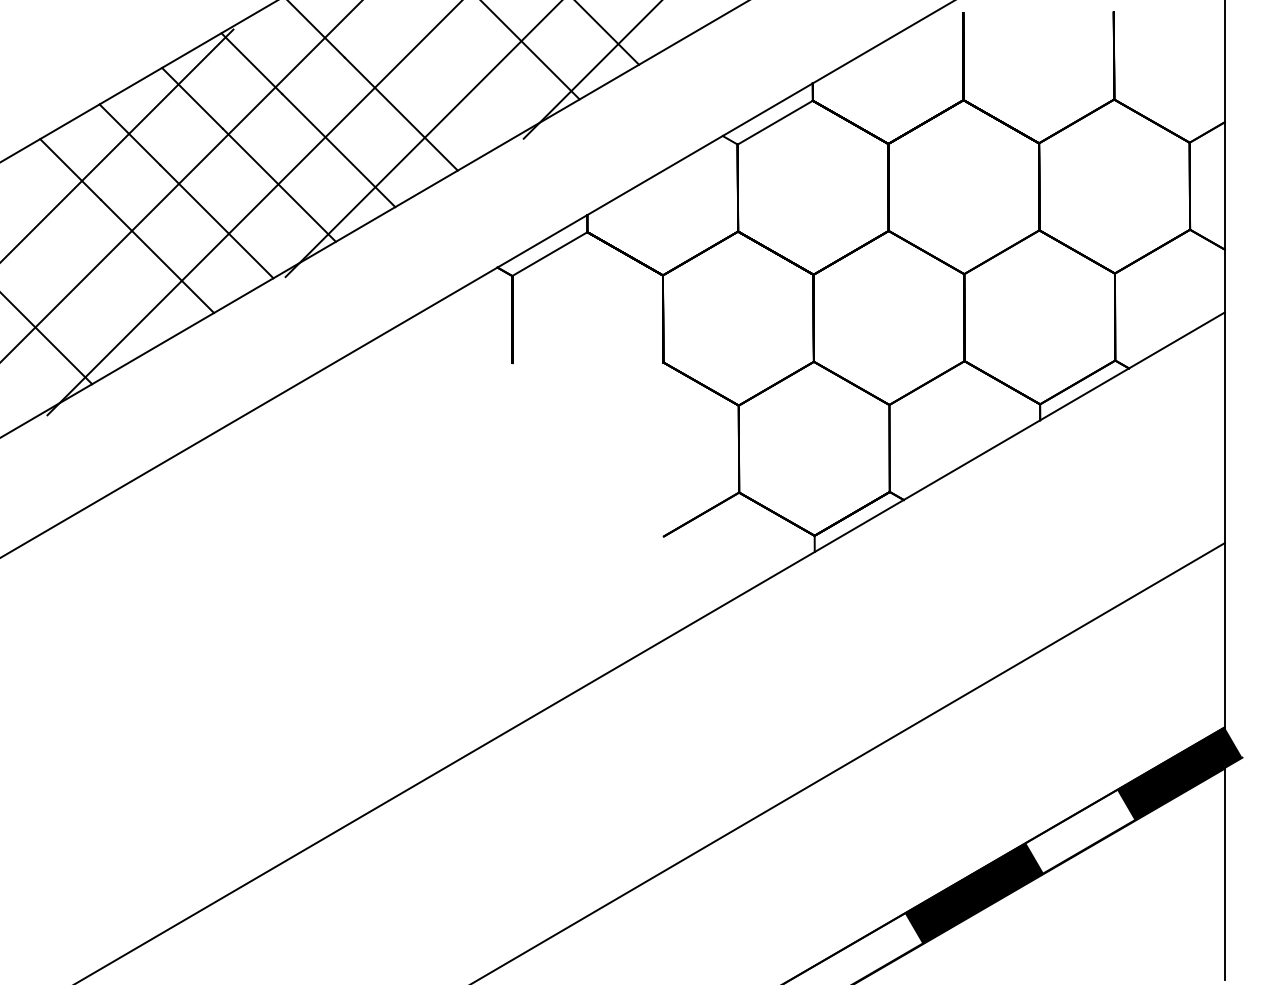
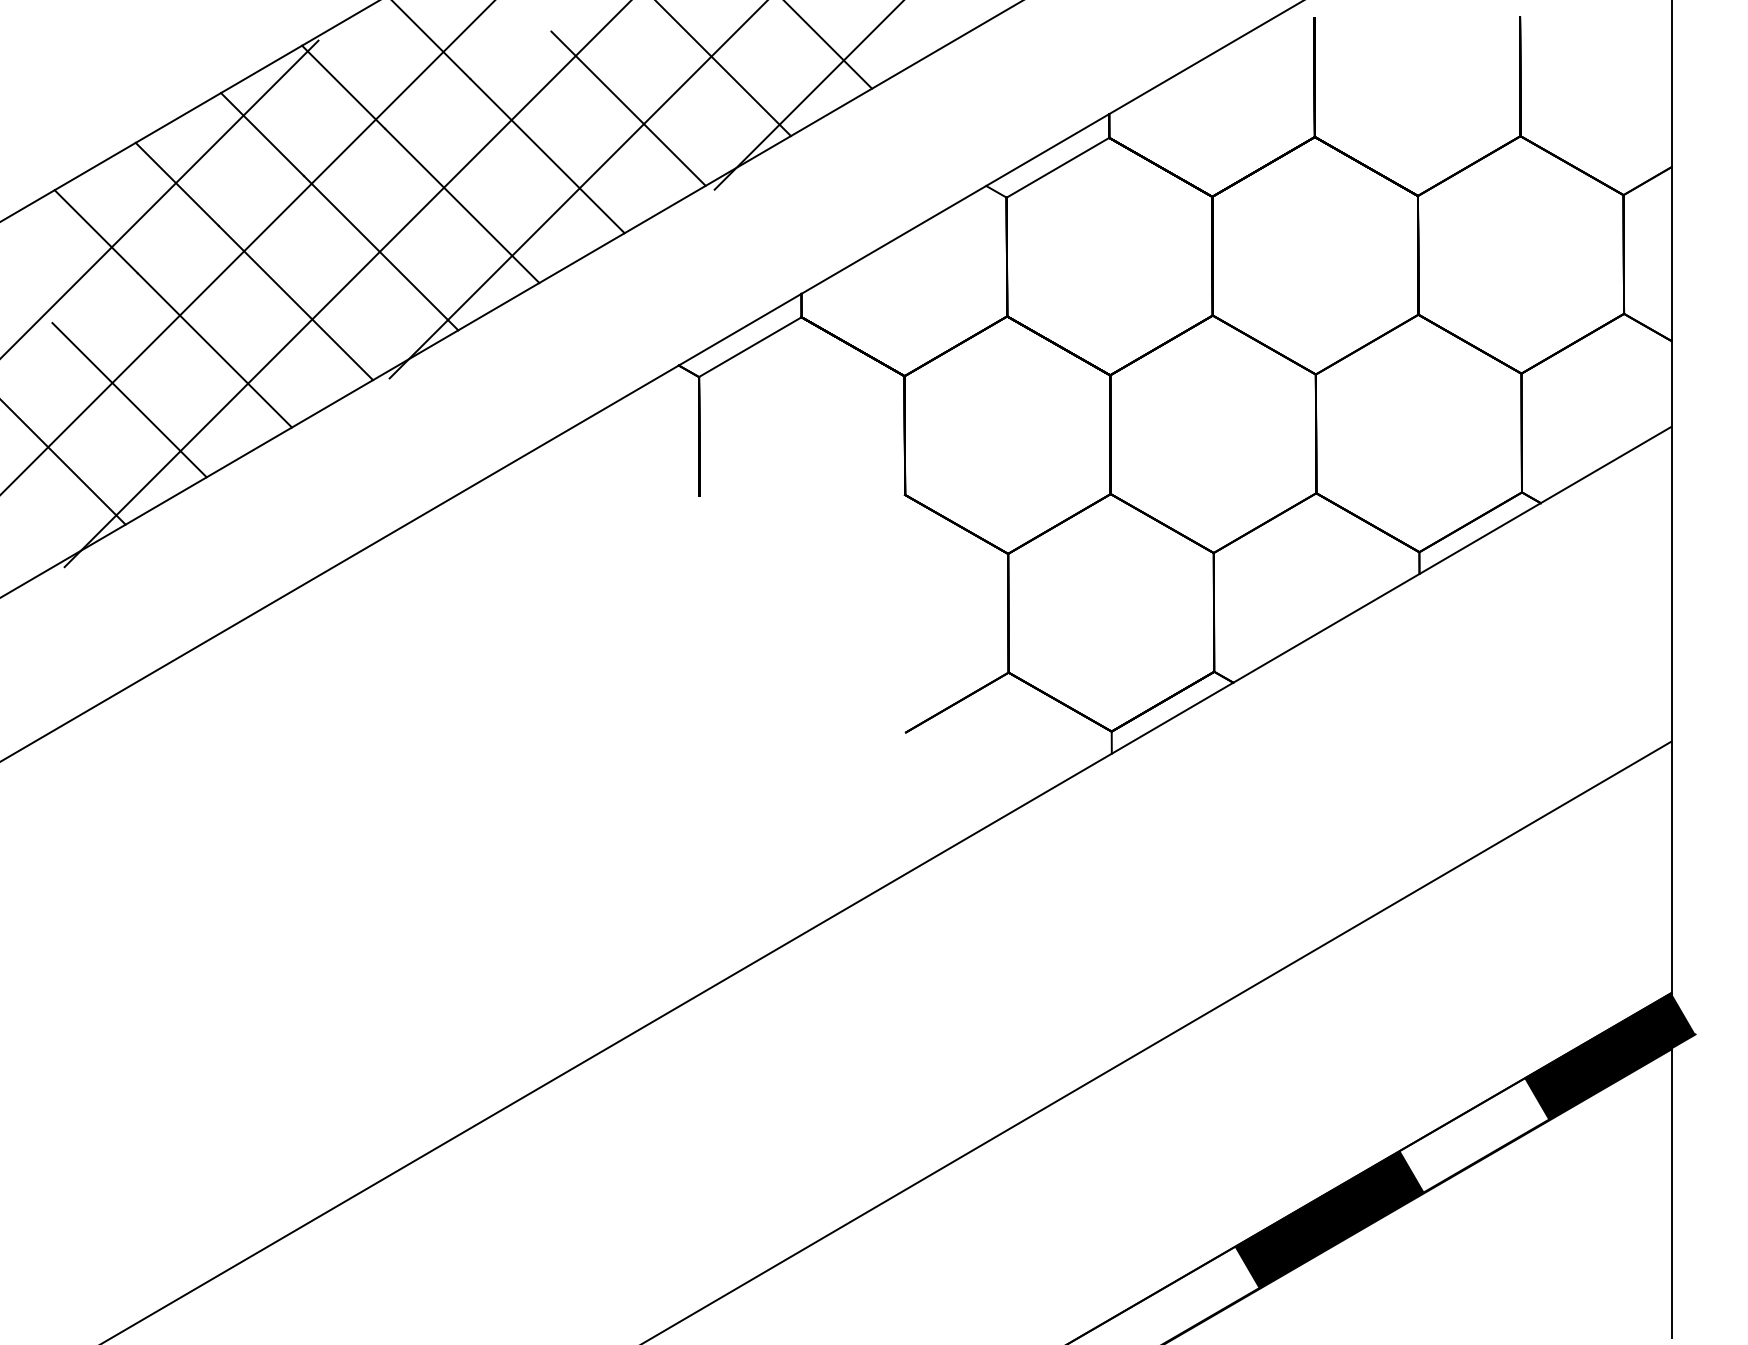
line: (460, 79) -> (628, 108), added
line: (95, 293) -> (129, 400), added

